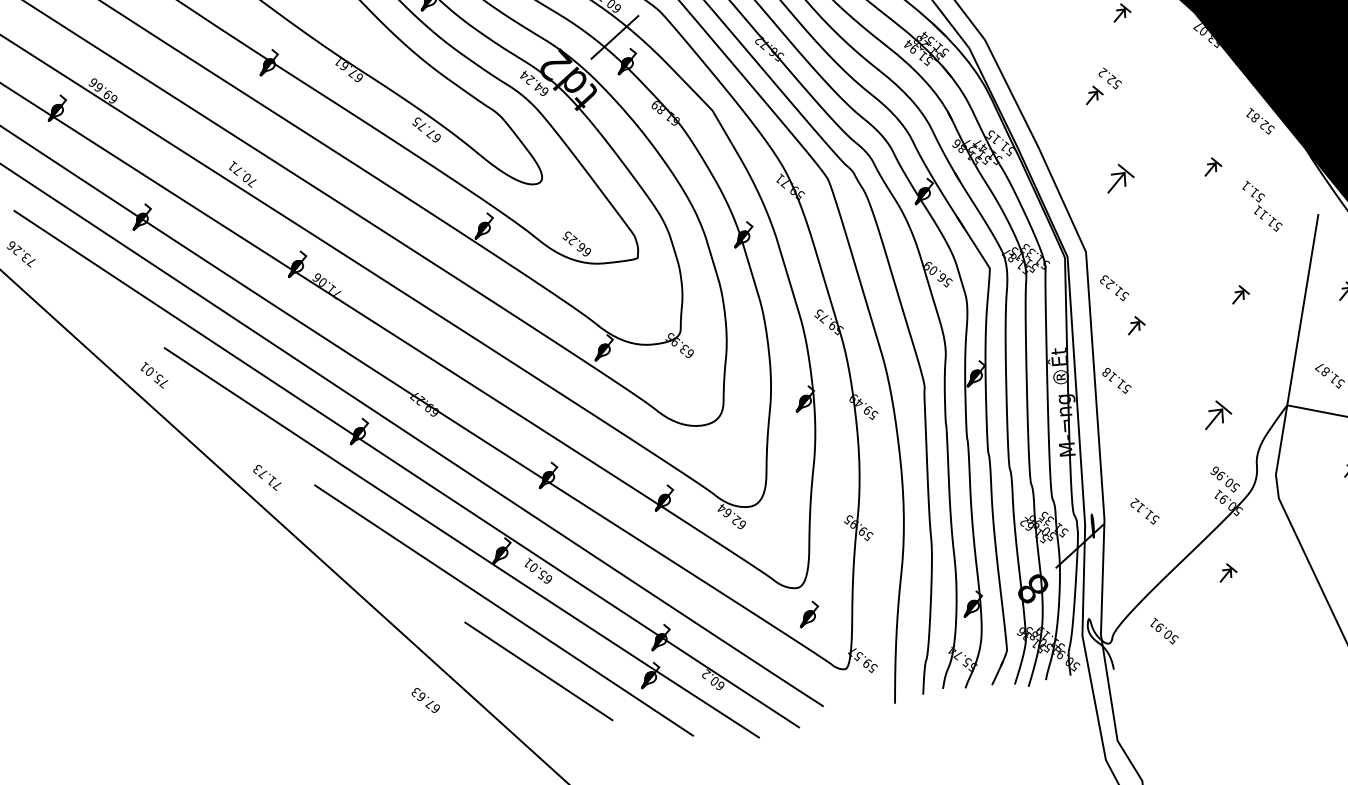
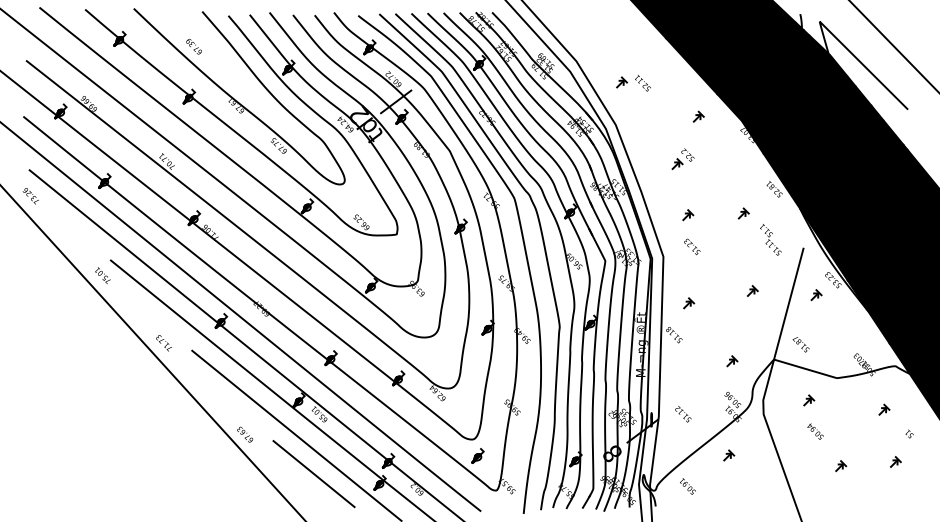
part: (1121, 179) -> (688, 215), size x0.62
text: (1114, 287) -> (692, 246), moved
part: (1218, 415) -> (732, 361), size x0.62
text: (426, 700) -> (245, 434), moved

